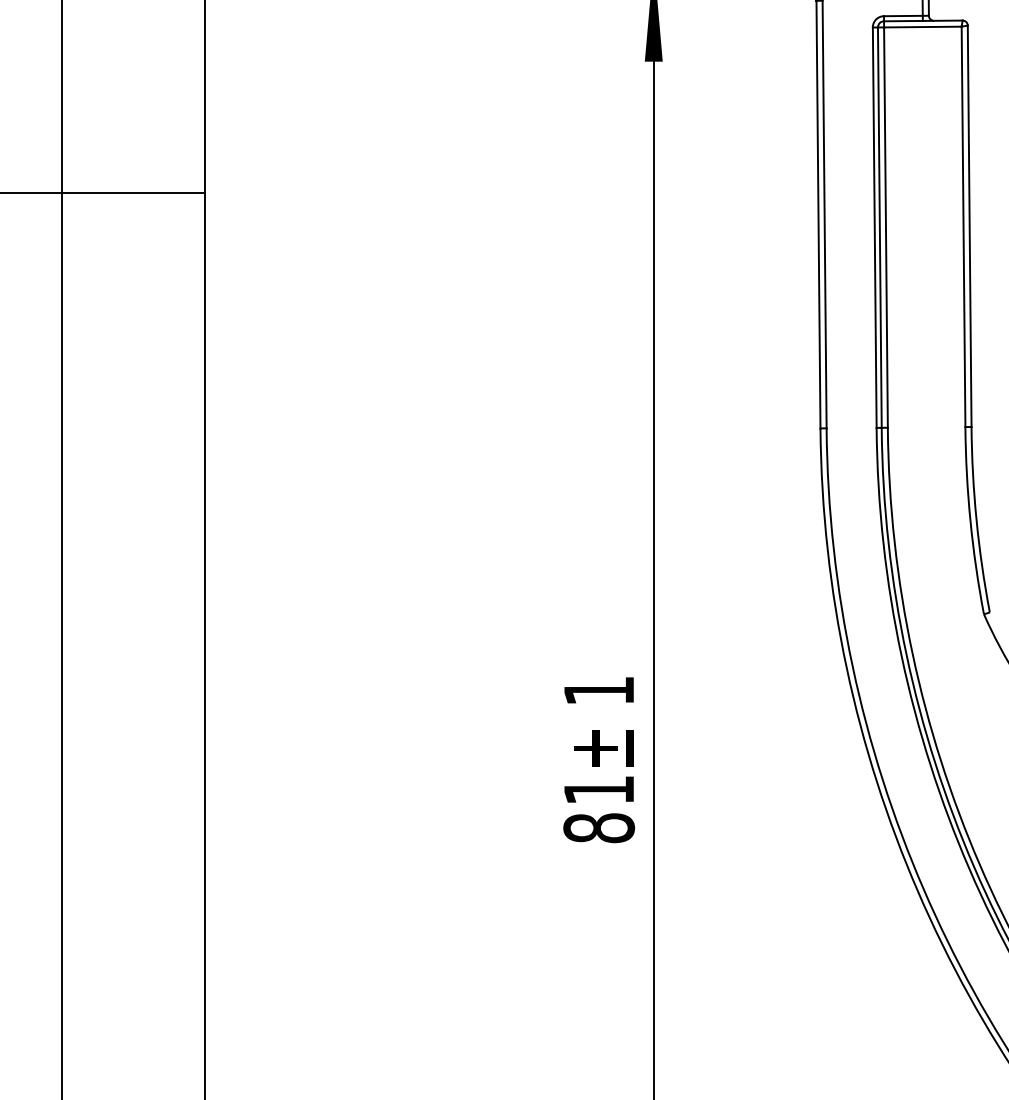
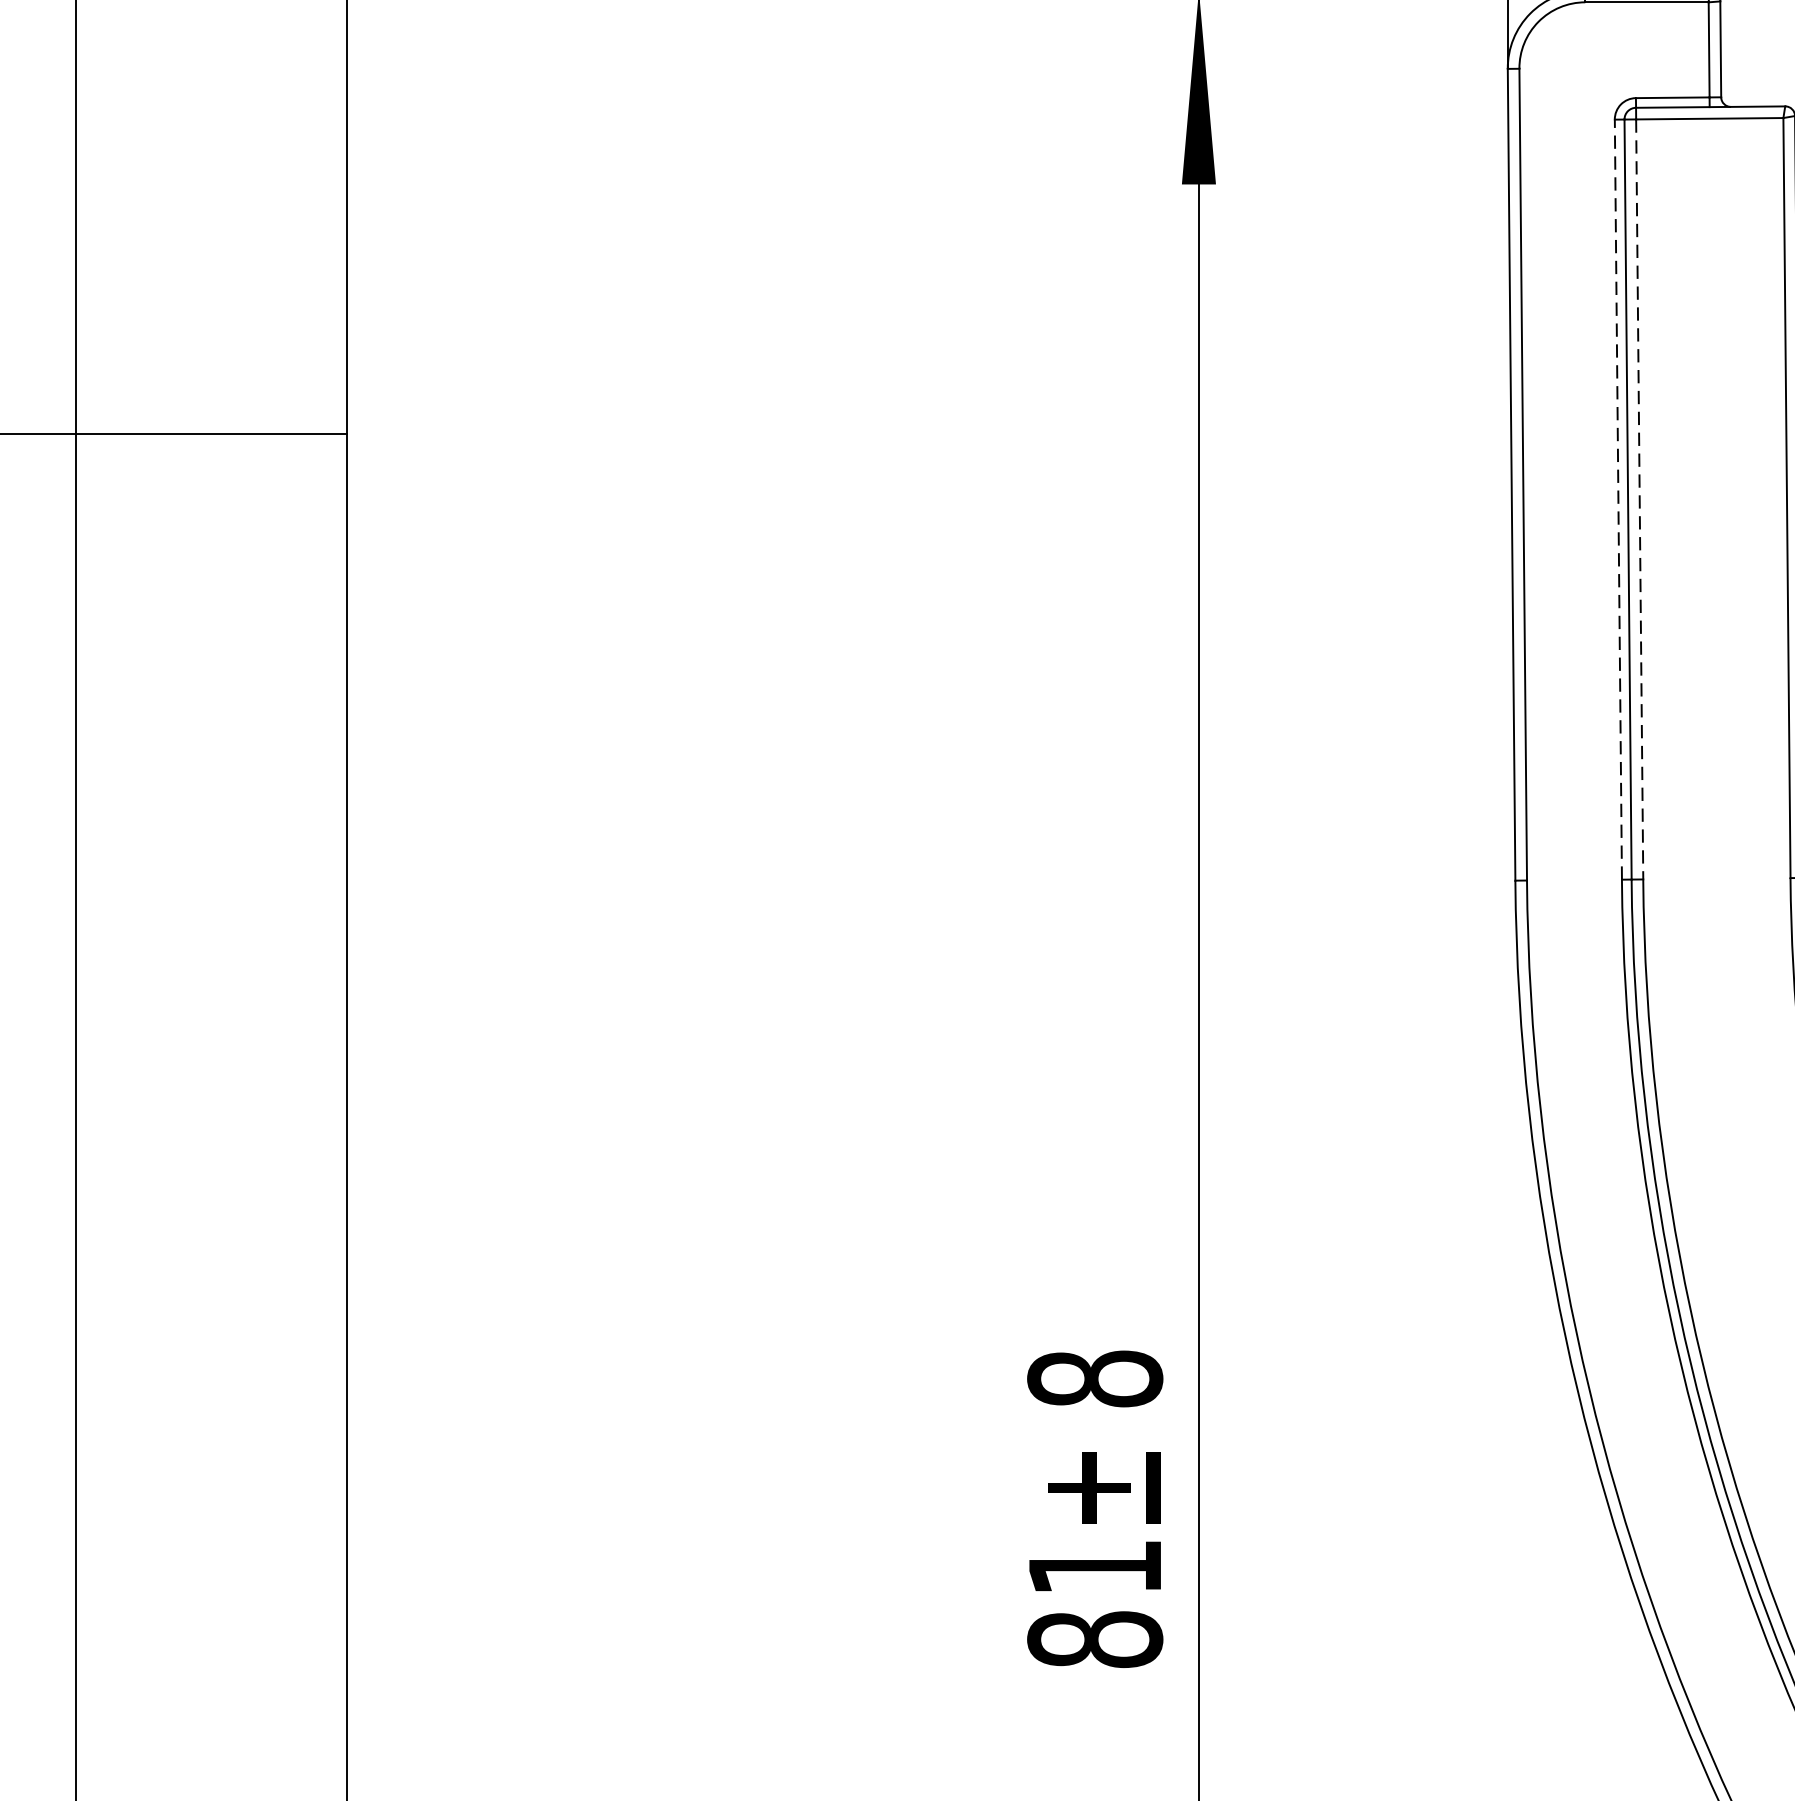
line: (874, 227) -> (1617, 499), solid -> dashed
line: (885, 228) -> (1638, 501), solid -> dashed
text: (599, 690) -> (1095, 1378), 1 -> 8

